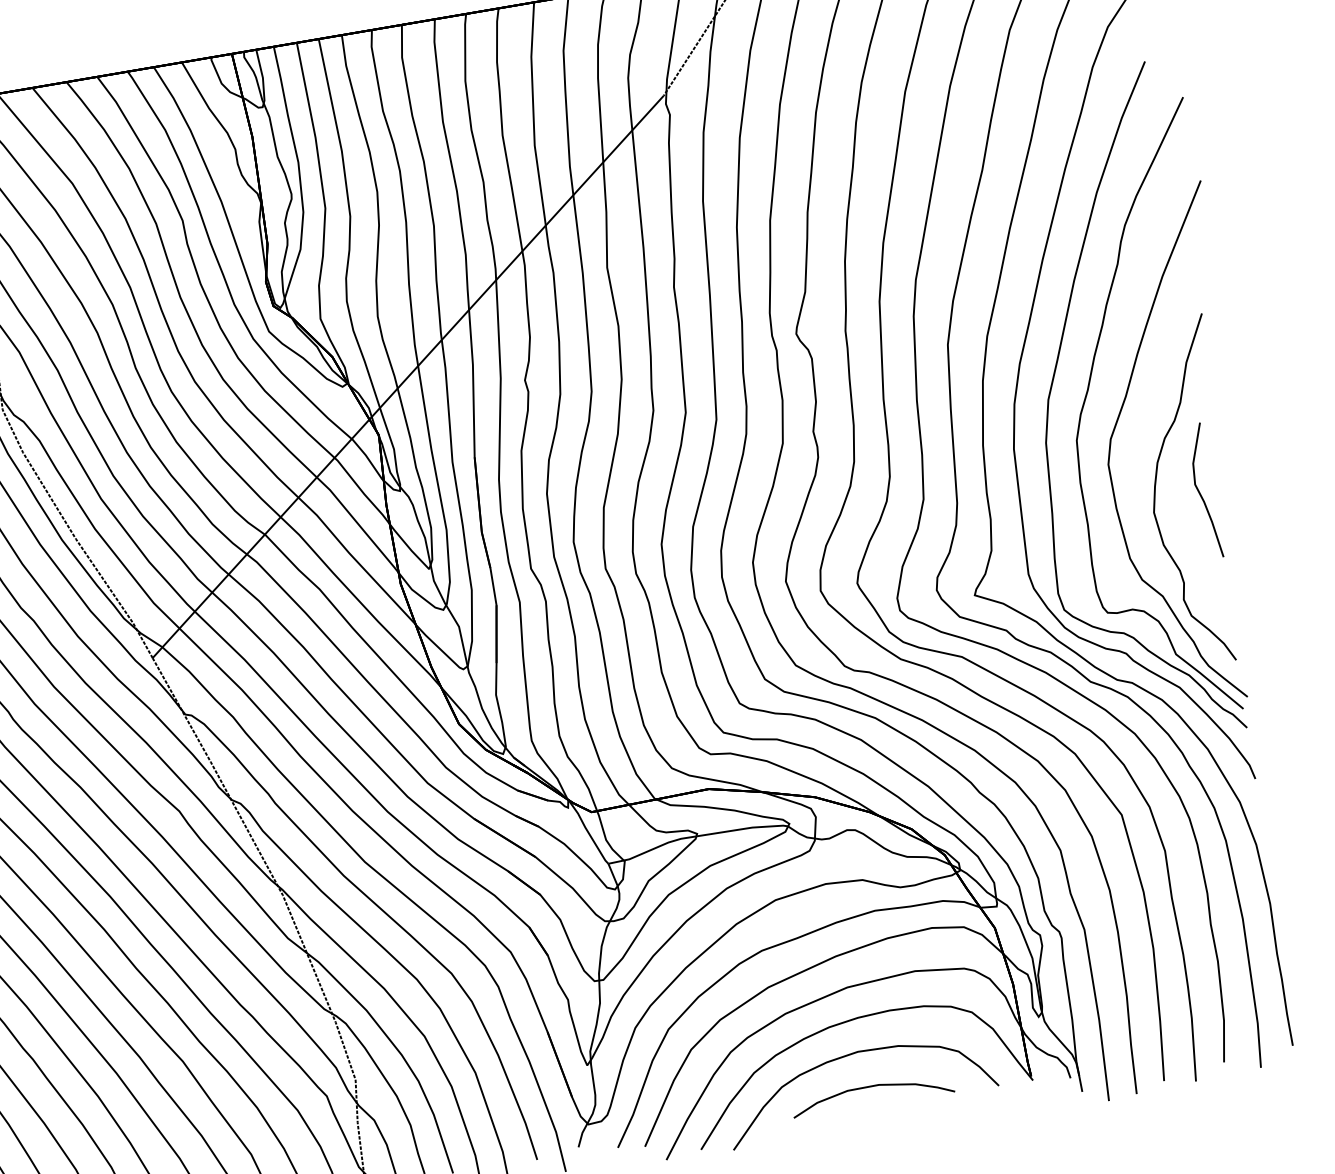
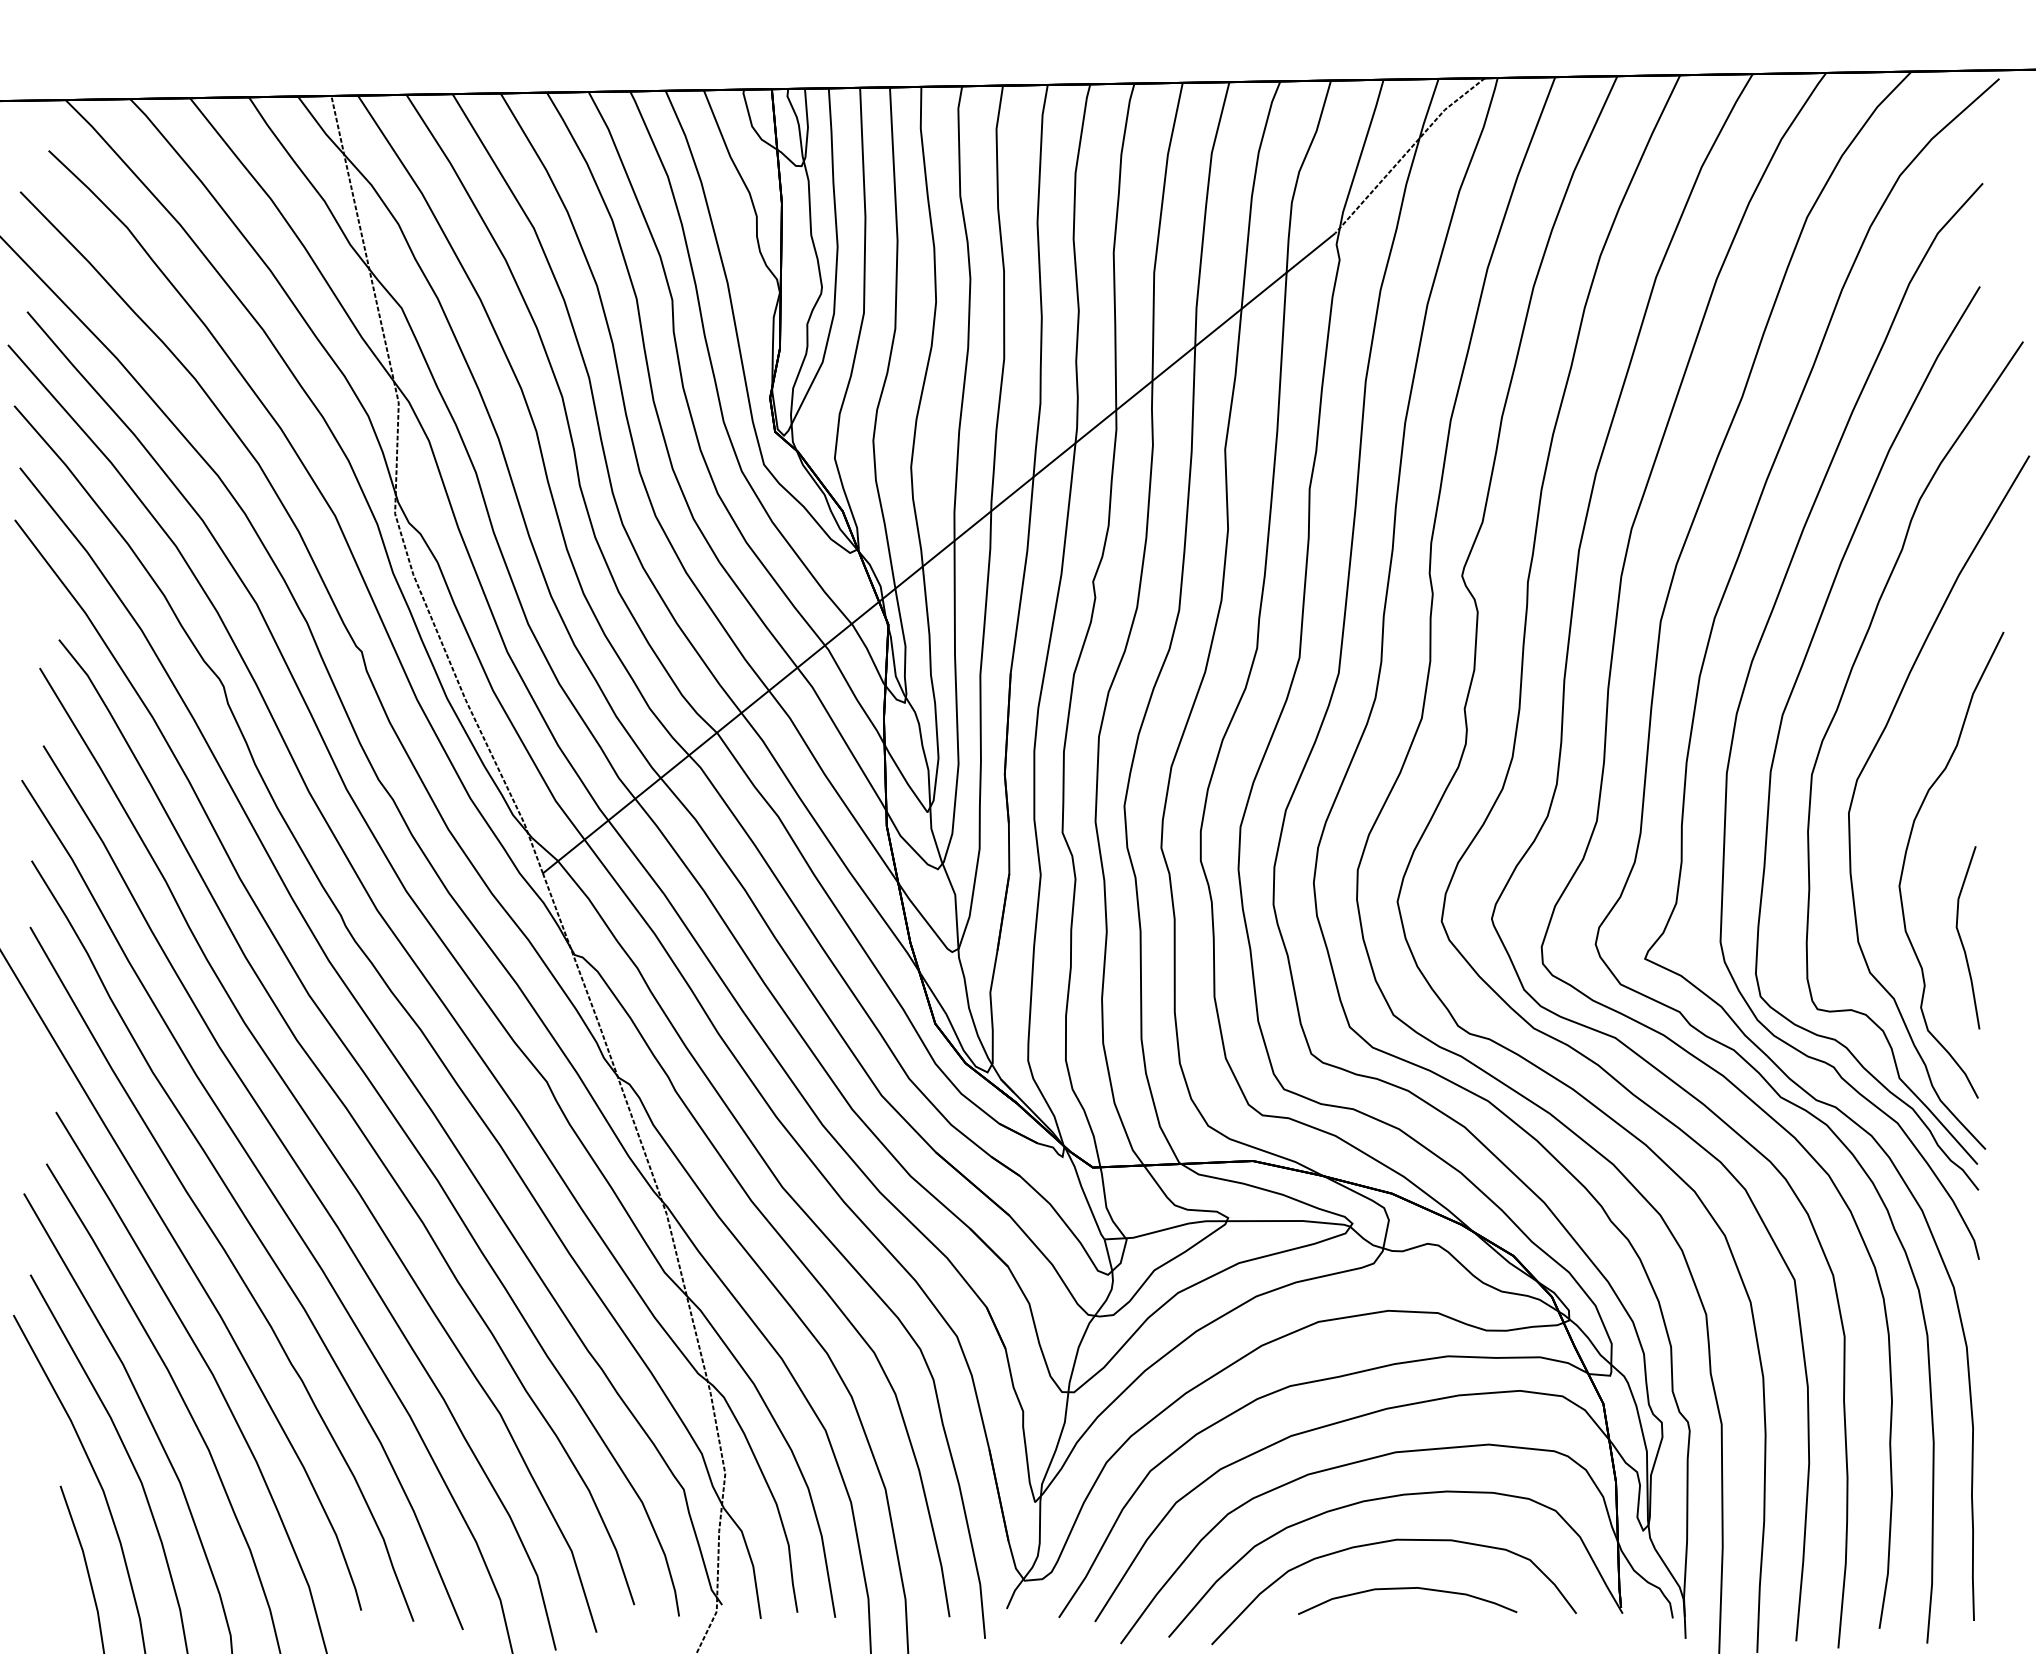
part: (1199, 492) -> (1961, 938), moved

